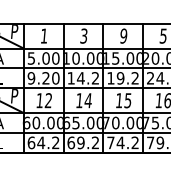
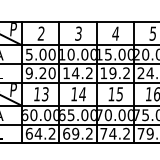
text: (43, 35) -> (40, 33), 1 -> 2
text: (123, 35) -> (115, 33), 9 -> 4
text: (48, 100) -> (45, 94), 12 -> 13

